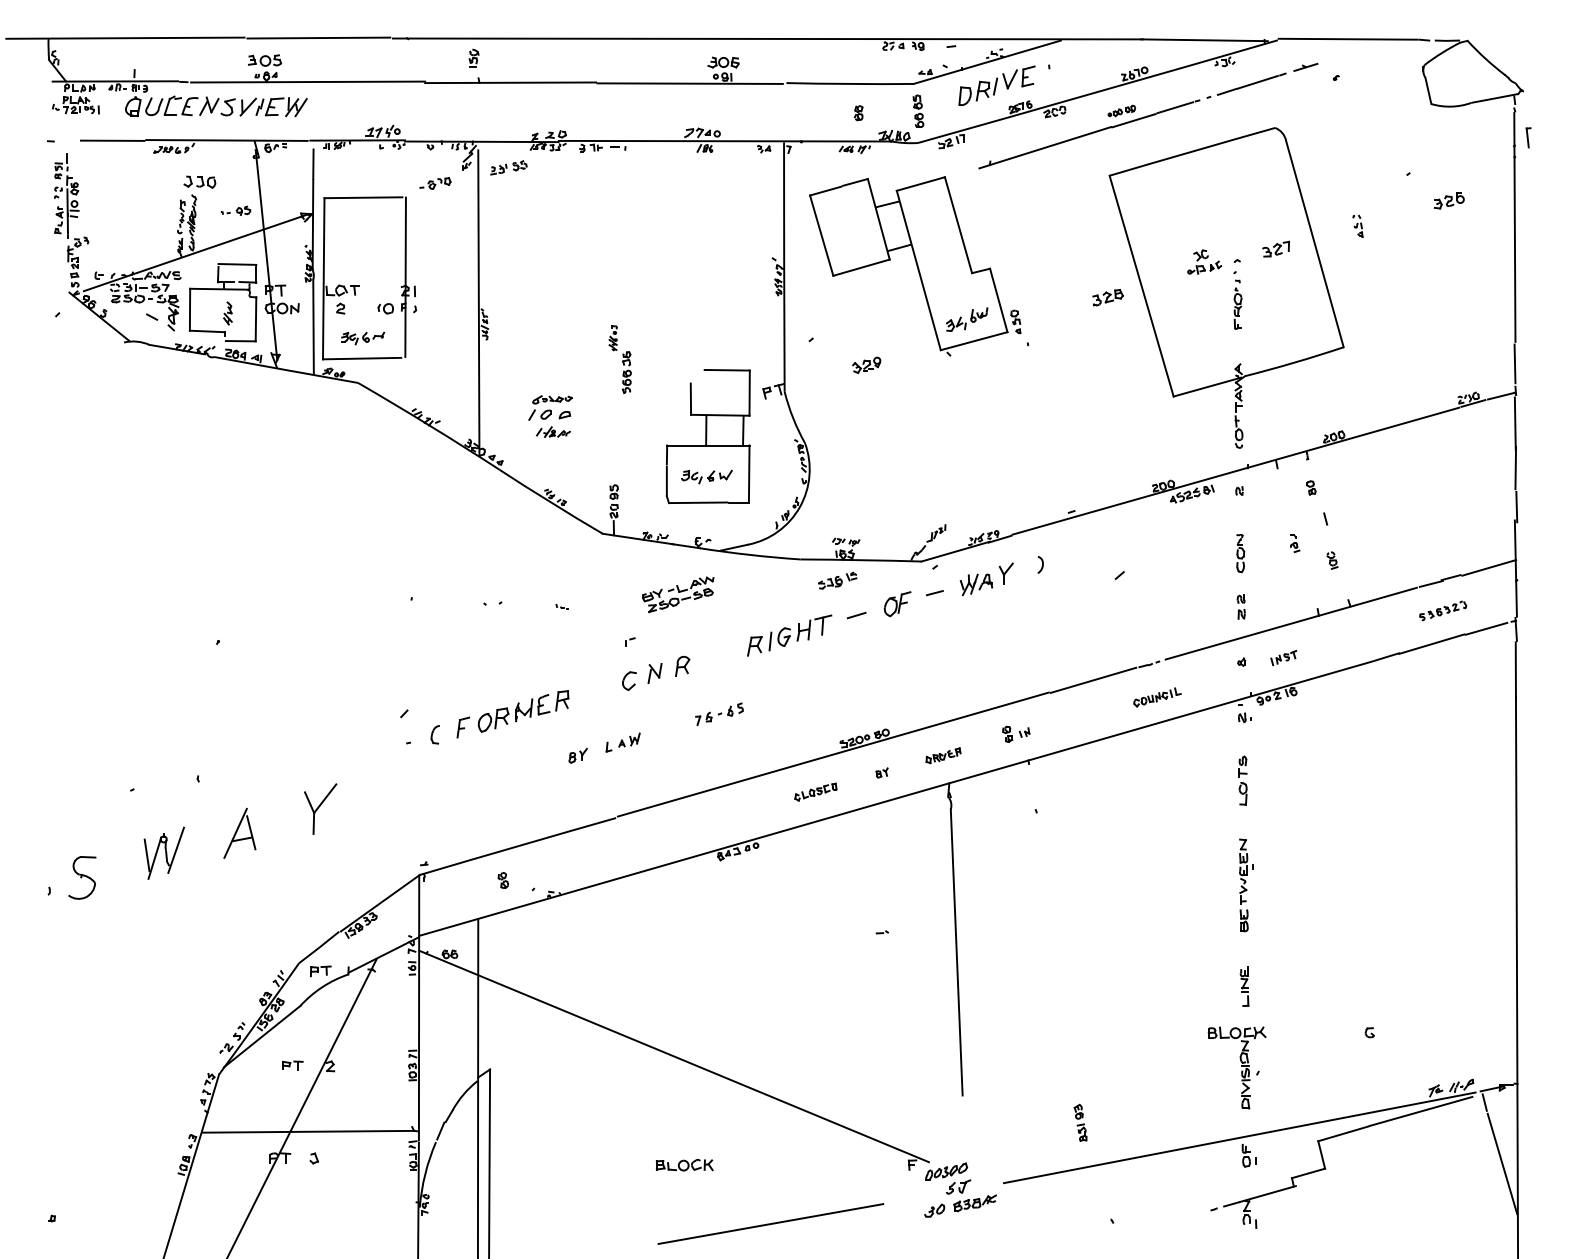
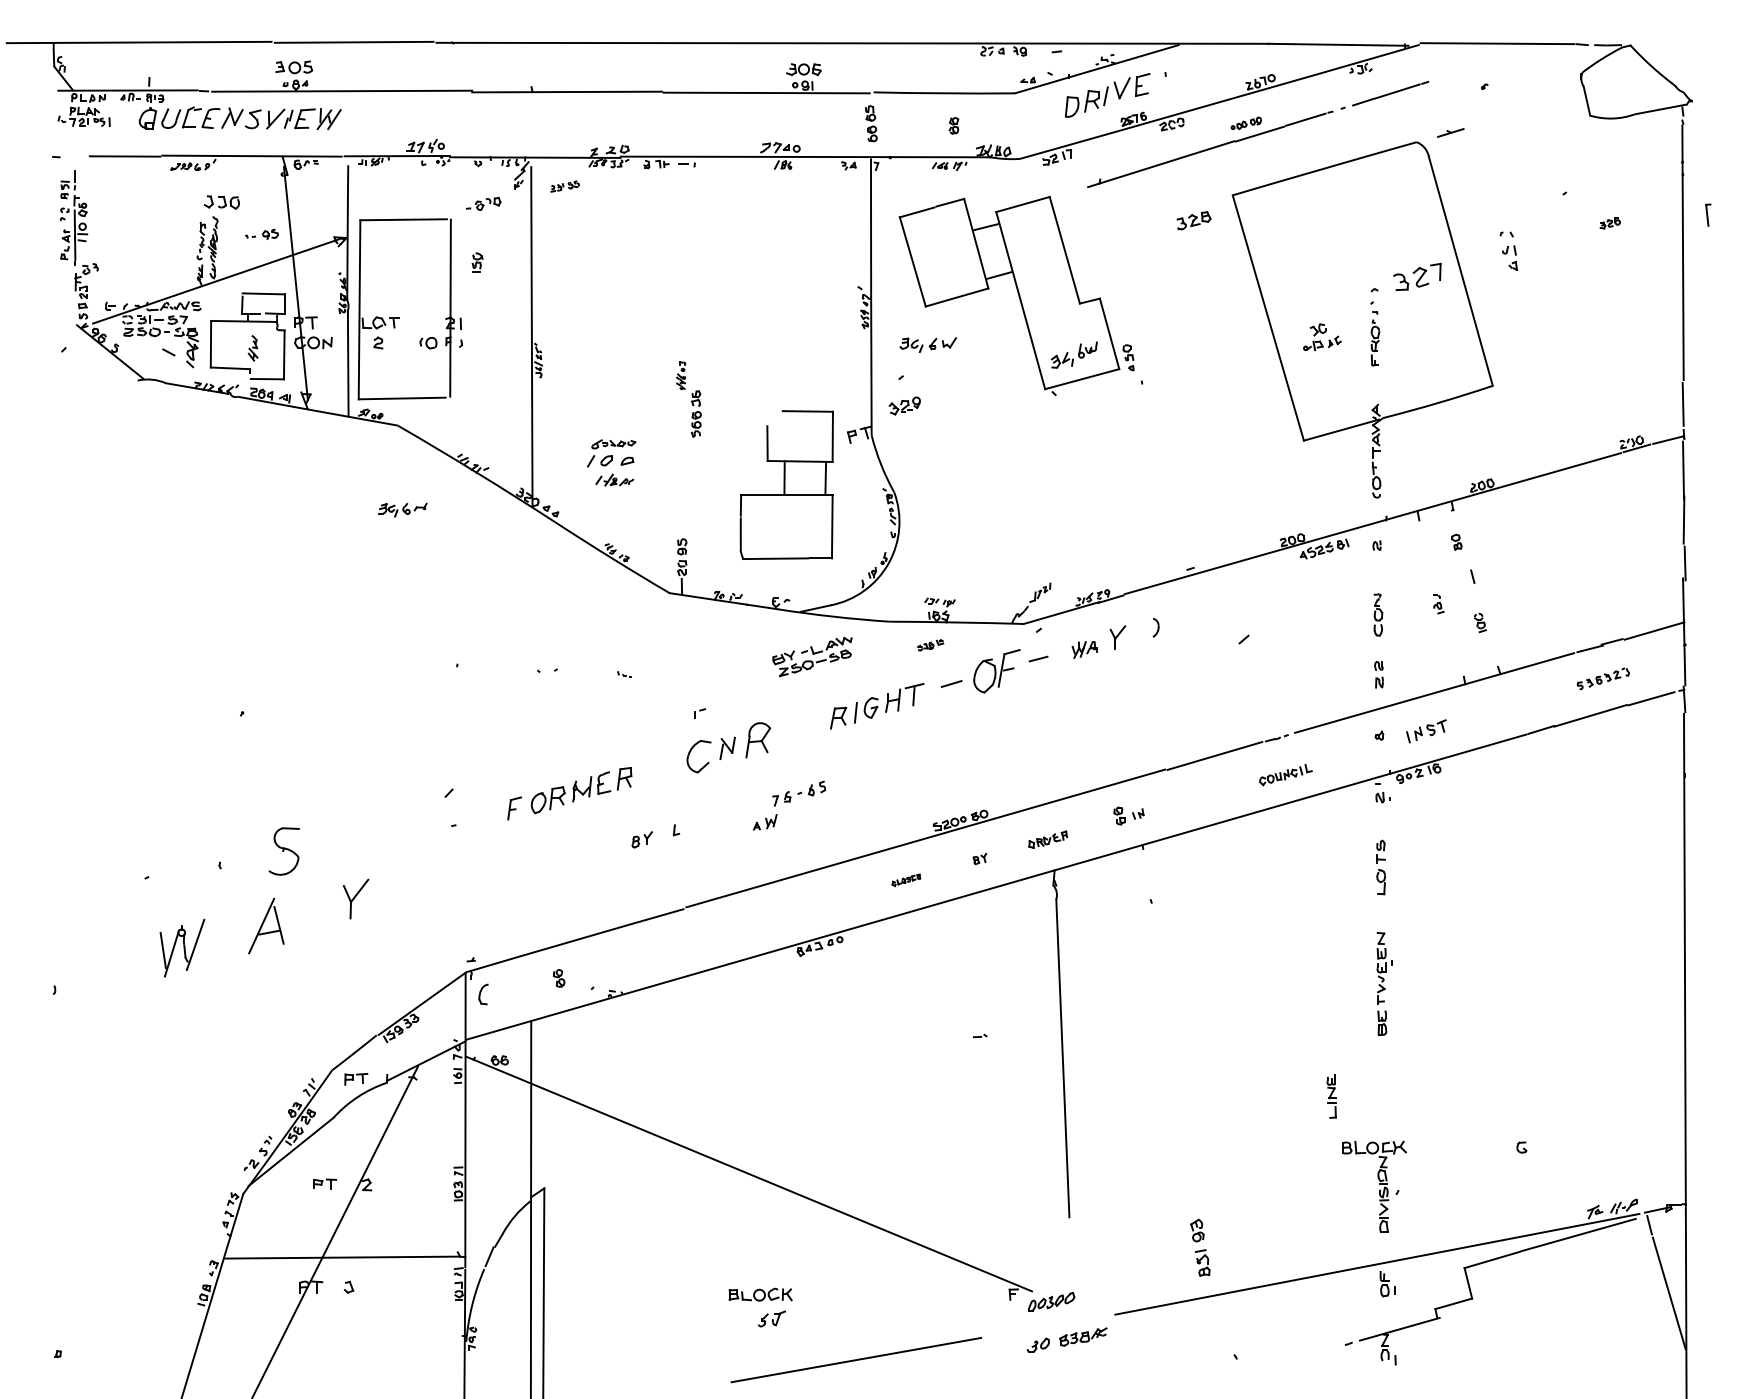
part: (474, 57) -> (477, 262), moved
part: (1305, 66) -> (1450, 132), moved
part: (918, 111) -> (871, 123), moved
part: (1528, 137) -> (1708, 214), moved
part: (508, 167) -> (564, 186), size x0.7
part: (1449, 201) -> (1610, 223), size x0.6
part: (1357, 226) -> (1508, 251), size x1.6
part: (1275, 248) -> (1417, 276), size x1.6
part: (1204, 262) -> (1322, 337), moved
part: (1107, 297) -> (1193, 220), moved
part: (362, 337) -> (402, 509), moved
part: (866, 364) -> (904, 405), moved
part: (706, 477) -> (927, 345), moved
part: (837, 580) -> (930, 644), size x0.6
part: (976, 584) -> (1084, 649), size x0.7
part: (678, 594) -> (812, 656), moved
part: (897, 604) -> (997, 671), size x1.6
part: (1283, 657) -> (1425, 730), size x1.4
part: (682, 666) -> (758, 740), size x1.6
part: (629, 680) -> (699, 756), size x1.6
part: (435, 734) -> (483, 994), moved
part: (629, 740) -> (765, 822), moved
part: (816, 792) -> (906, 880), size x0.6
part: (320, 808) -> (355, 898), size x0.7
part: (81, 877) -> (283, 851), moved
part: (1244, 986) -> (1331, 1096), moved
part: (1080, 1122) -> (1200, 1247), size x1.4
part: (958, 1186) -> (771, 1318), moved

